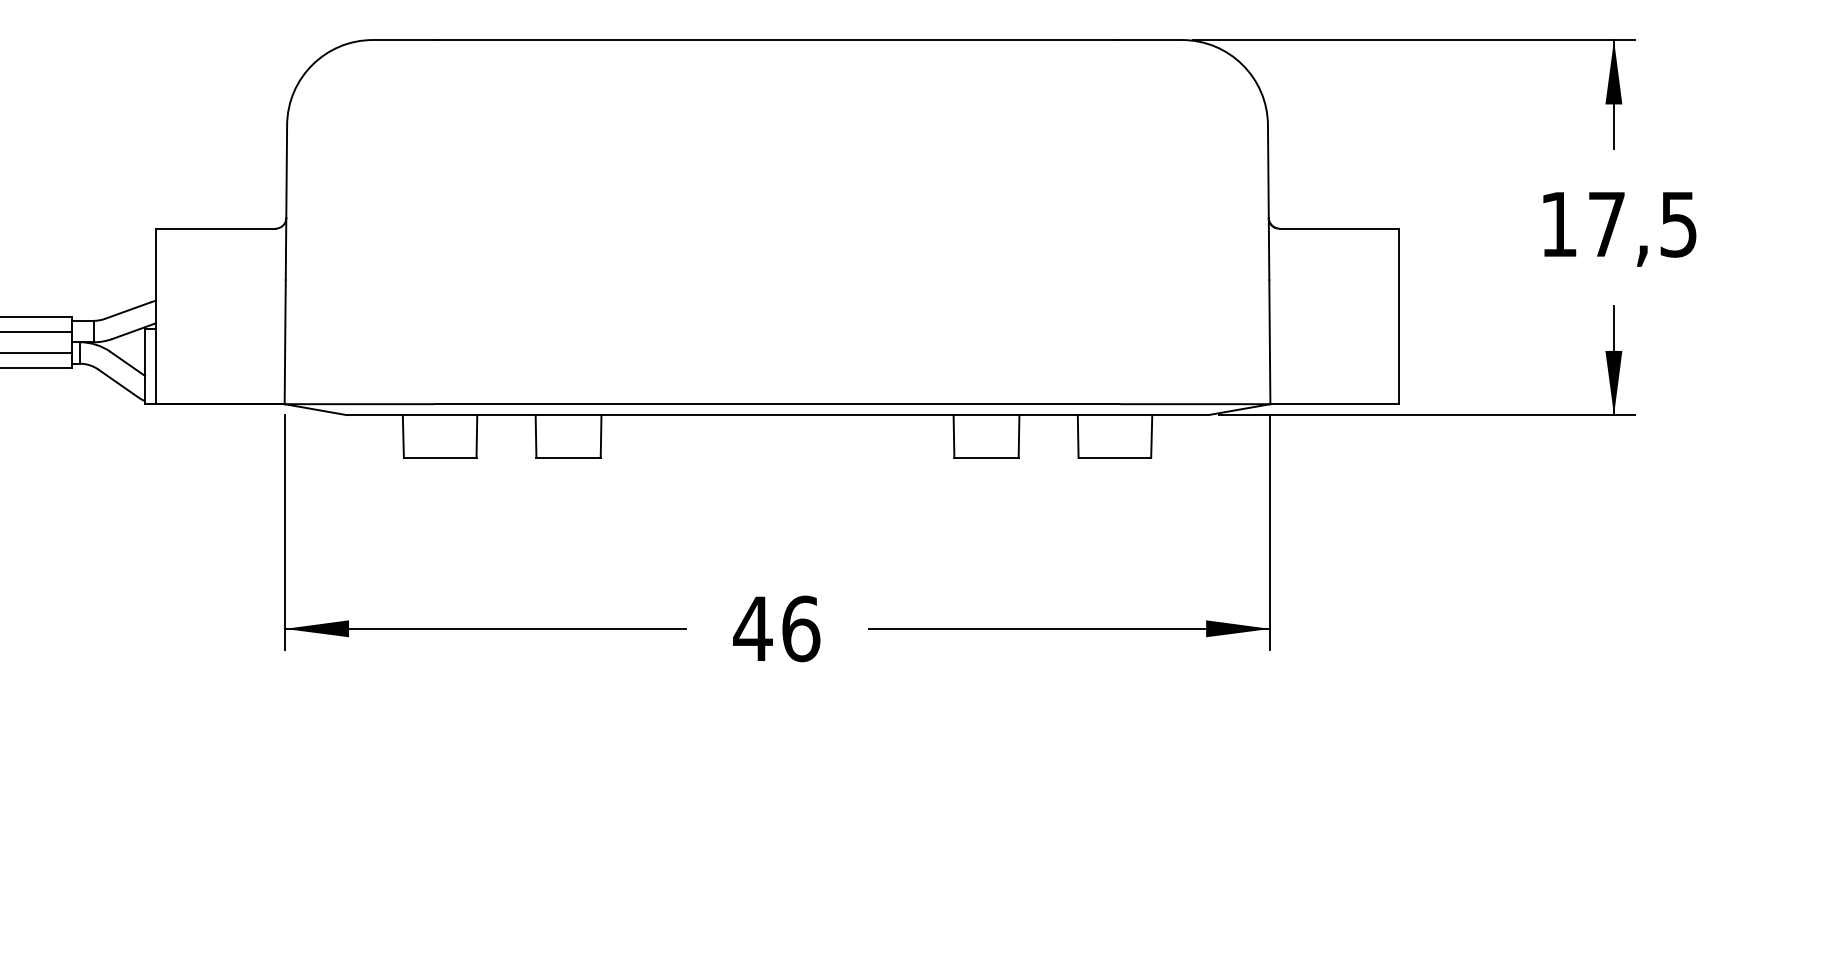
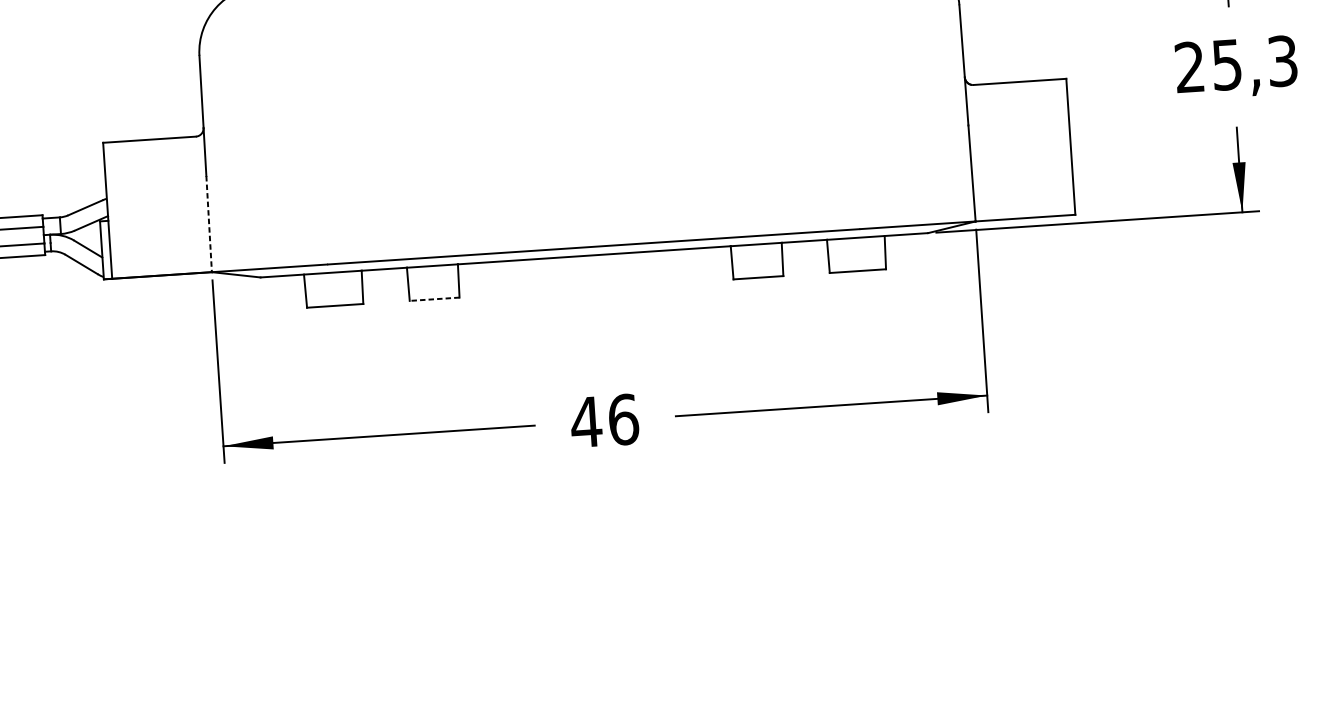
text: (1618, 224) -> (1236, 64), 17,5 -> 25,3
line: (285, 342) -> (209, 224), solid -> dashed
line: (568, 457) -> (434, 298), solid -> dashed

